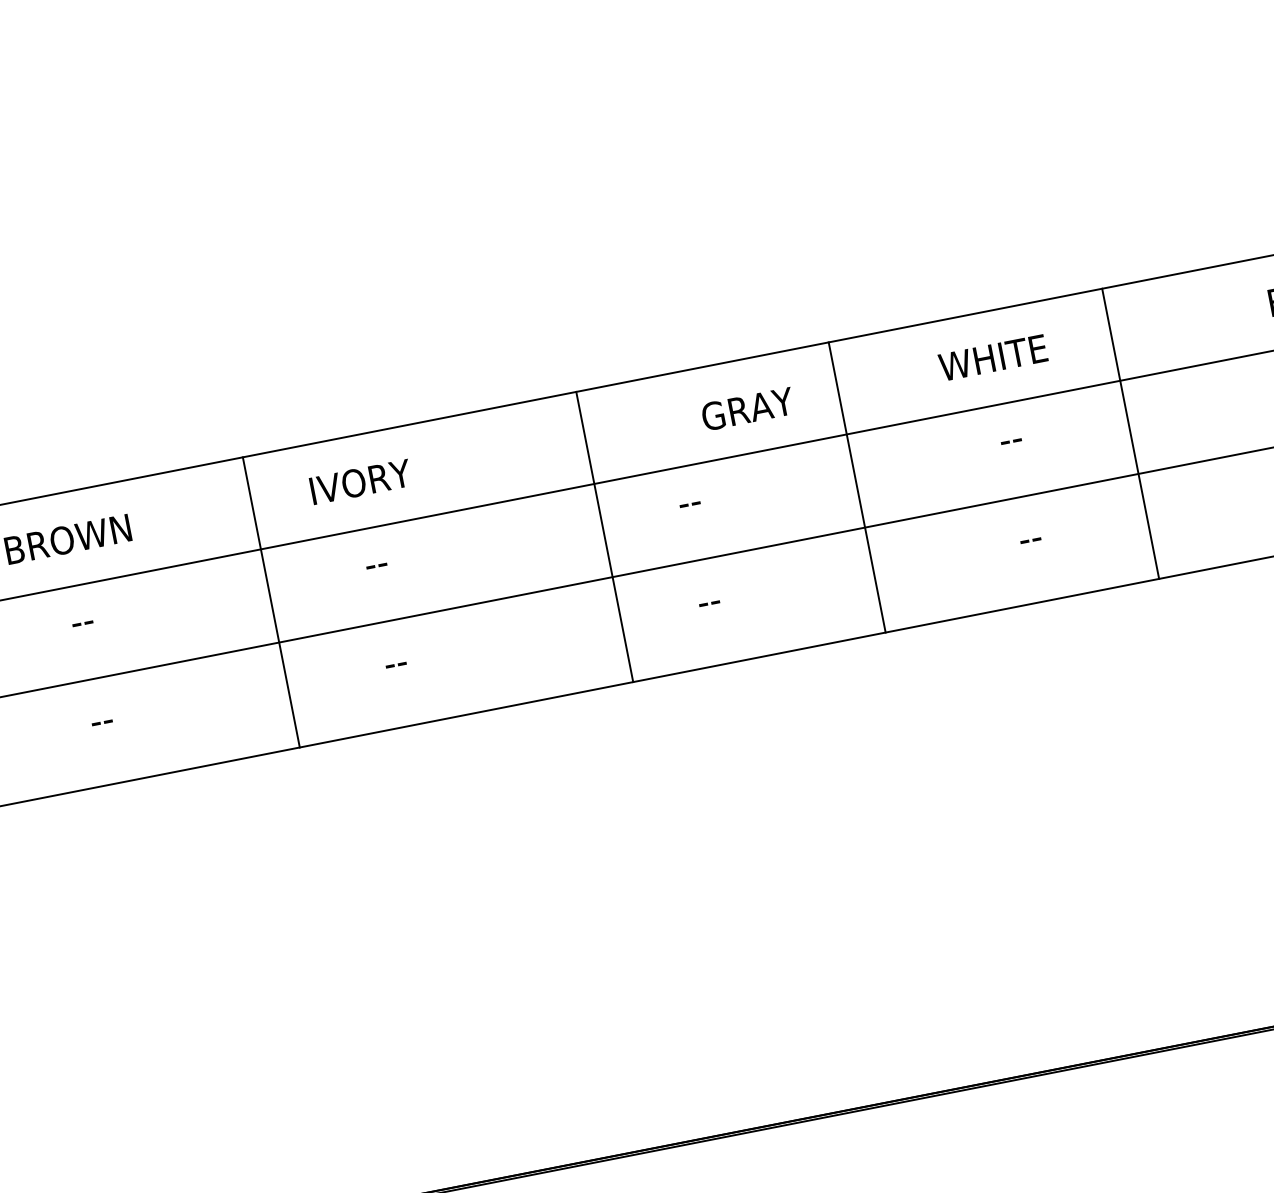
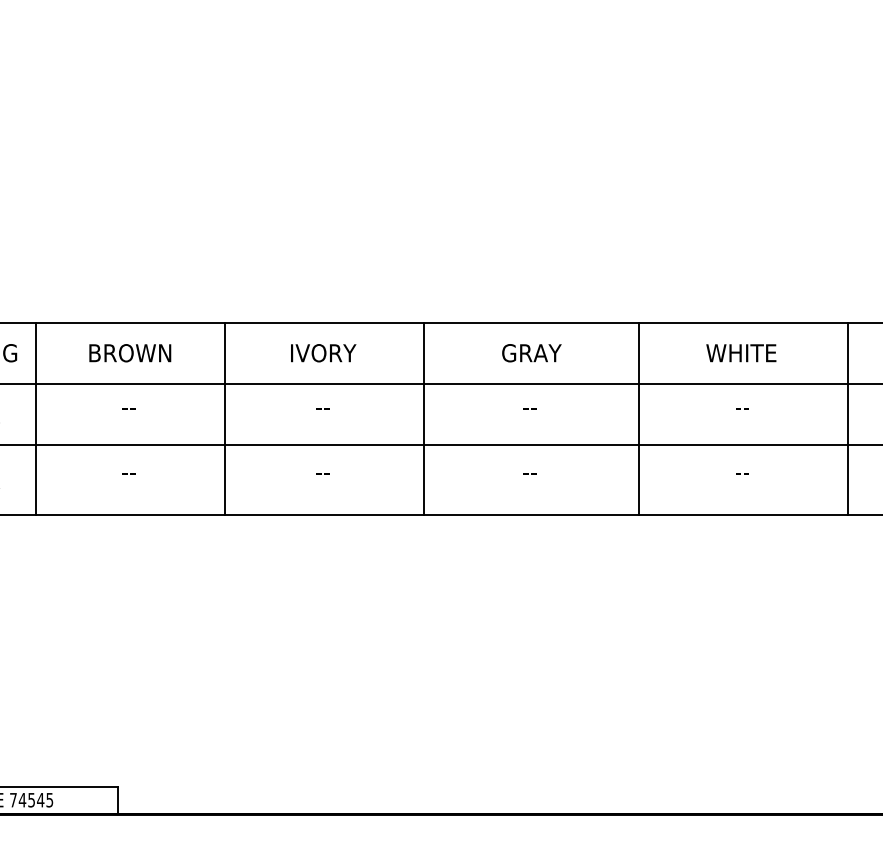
text: (747, 409) -> (531, 353), moved
line: (1130, 433) -> (848, 418), moved
line: (604, 536) -> (423, 418), moved
line: (271, 602) -> (224, 418), moved

